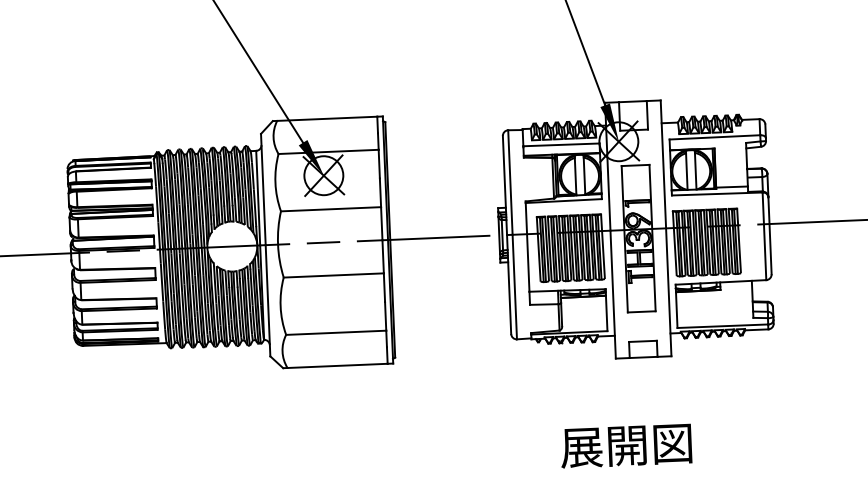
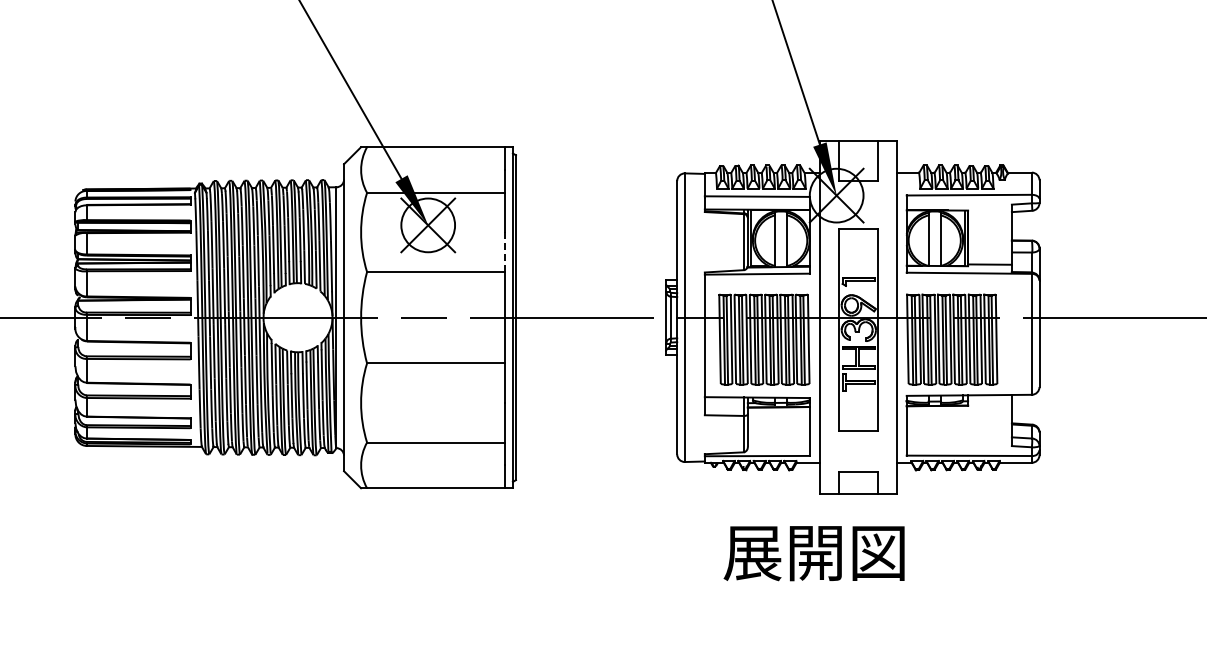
line: (380, 193) -> (505, 252), solid -> dashed
text: (625, 446) -> (813, 553), moved

